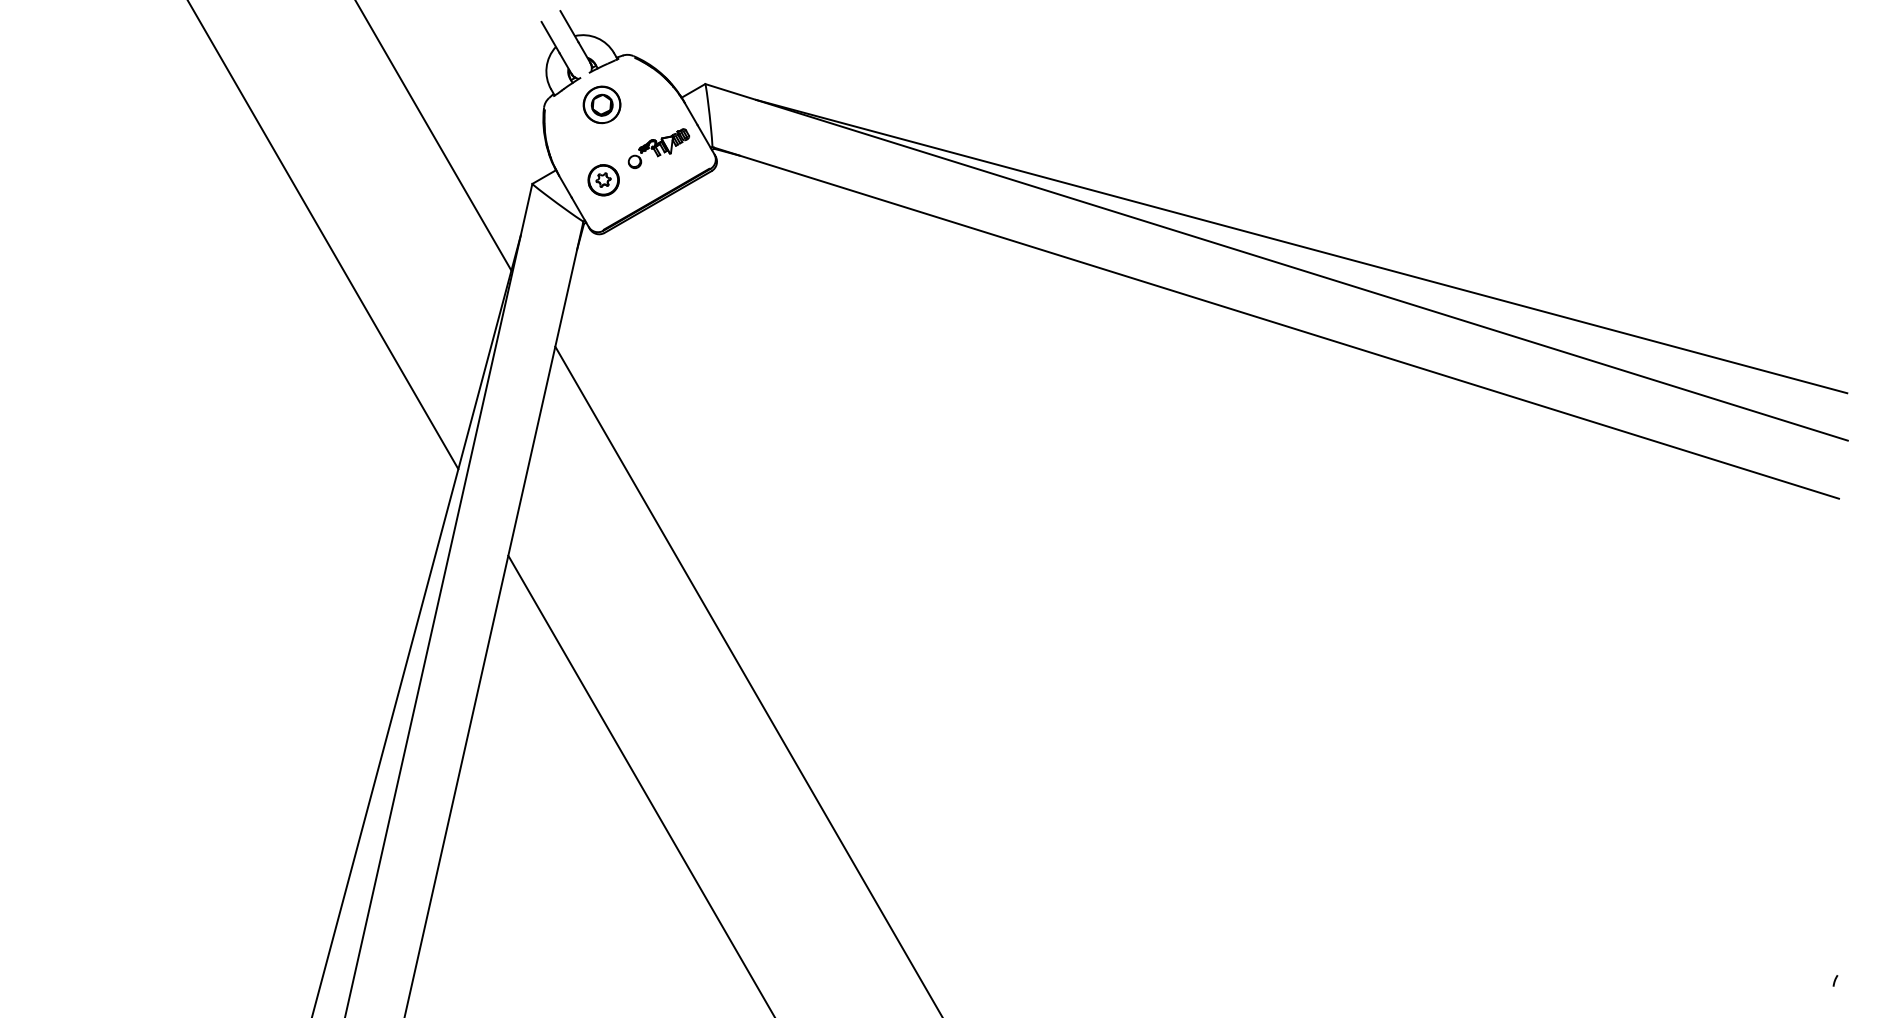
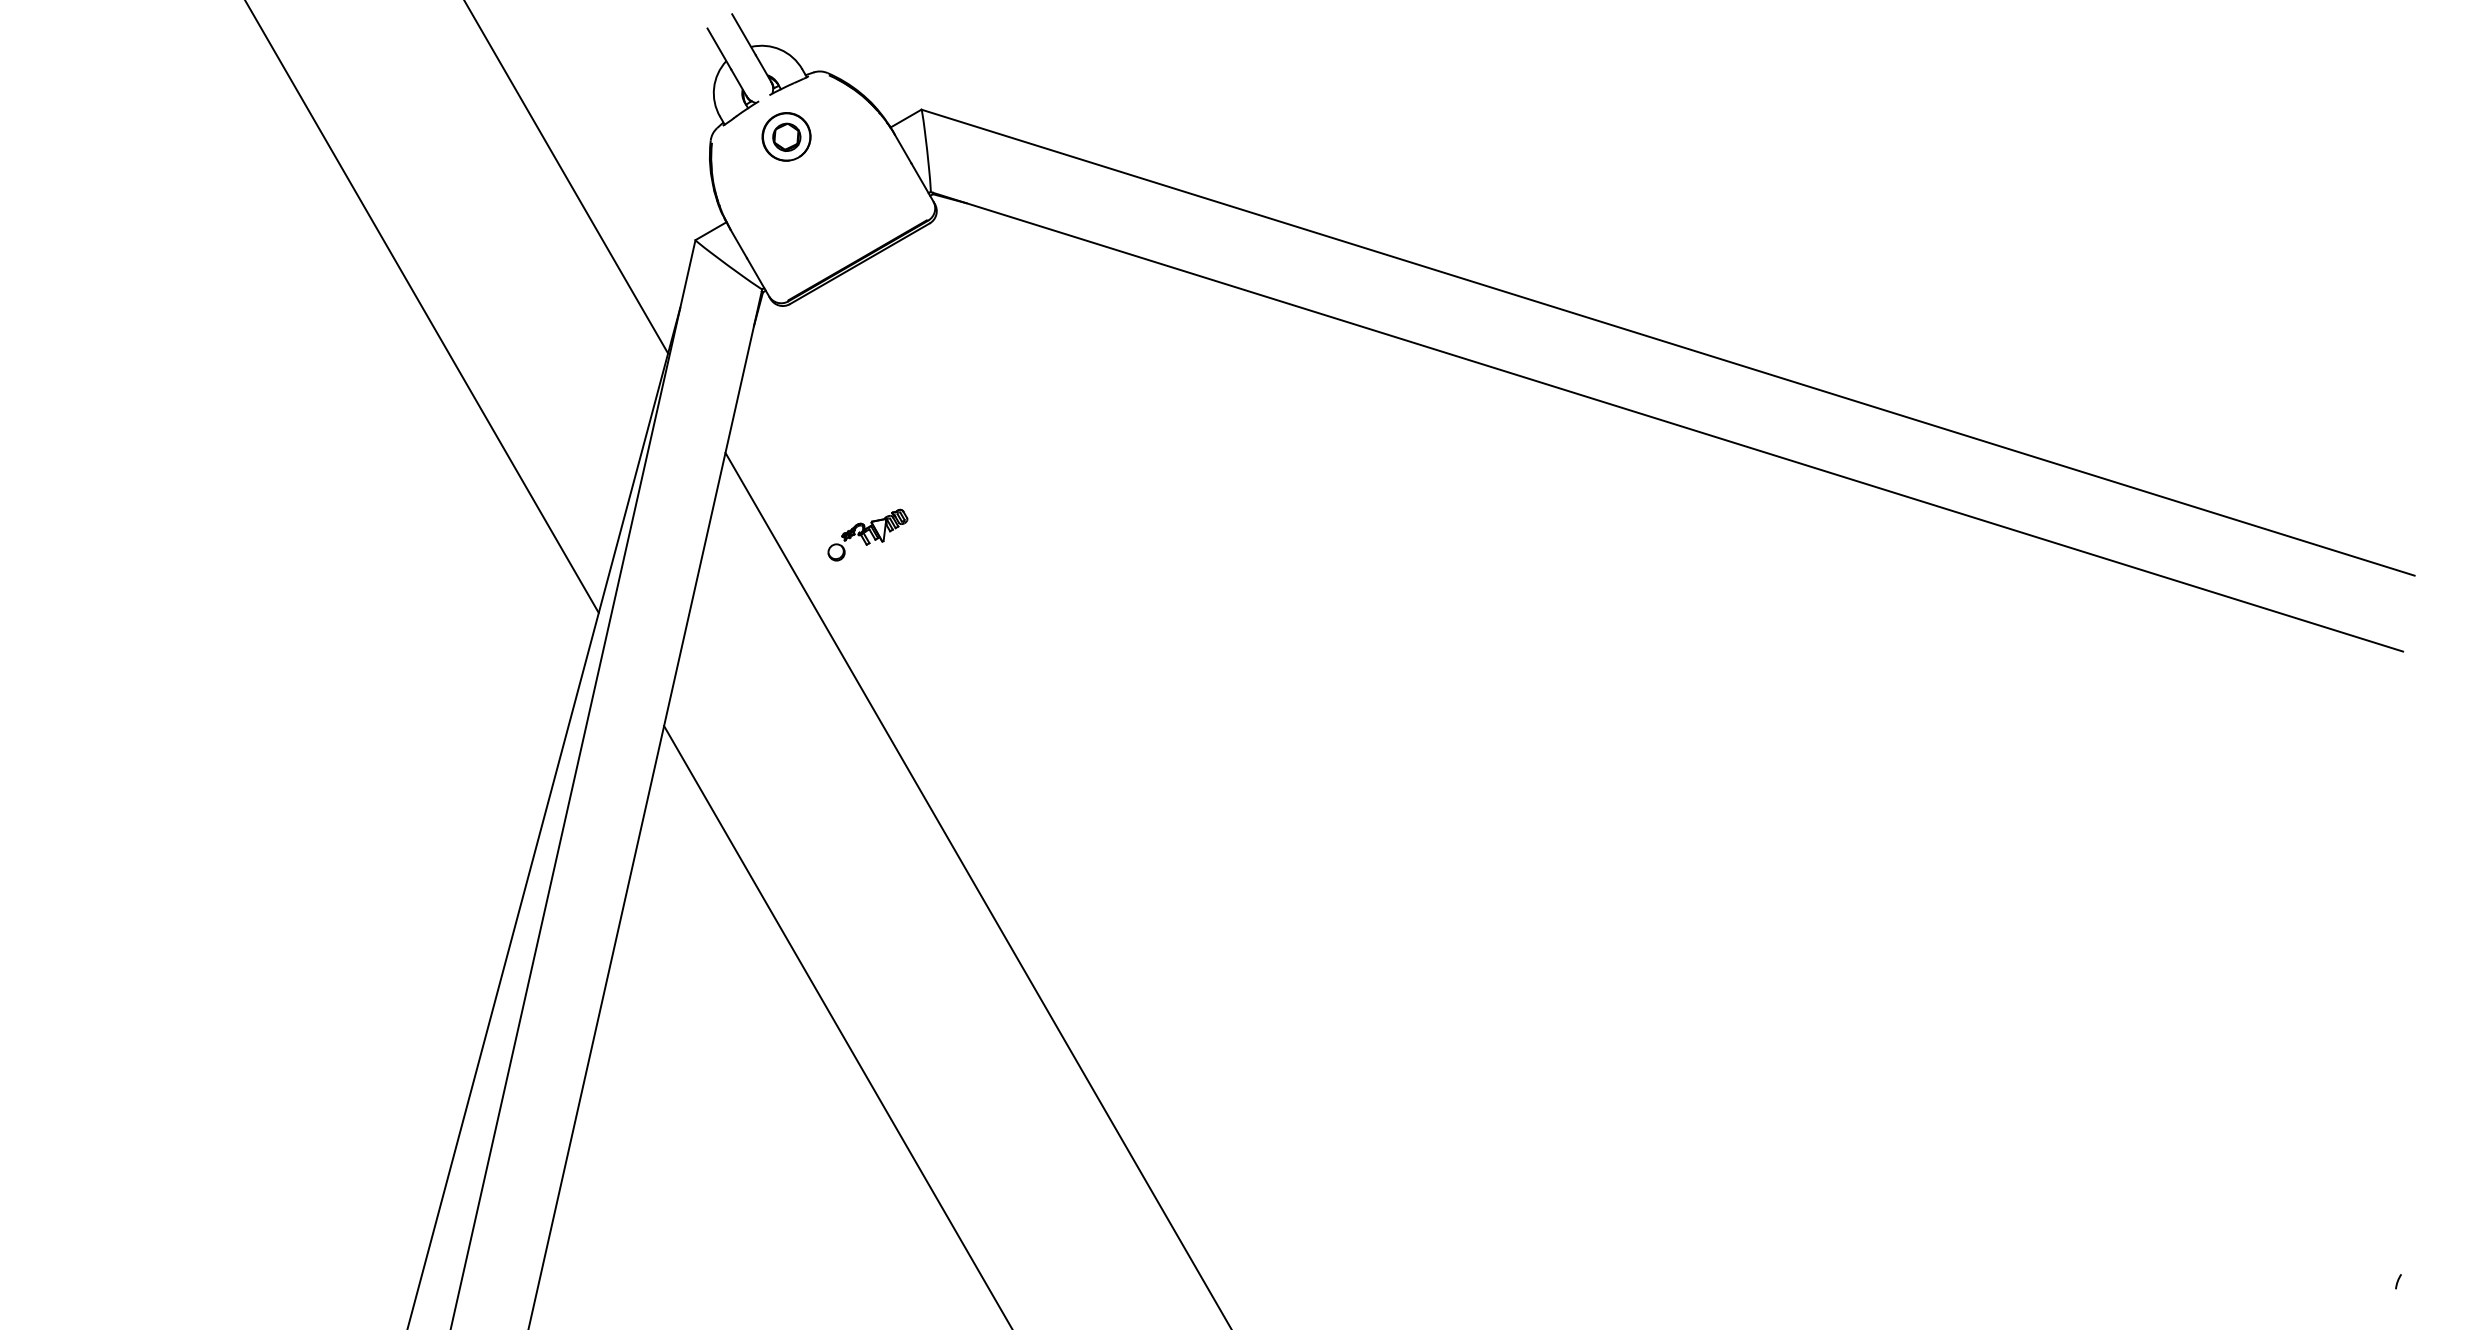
part: (658, 148) -> (867, 534), moved
part: (603, 180) -> (788, 235), removed
line: (1301, 246) -> (1700, 321), removed

